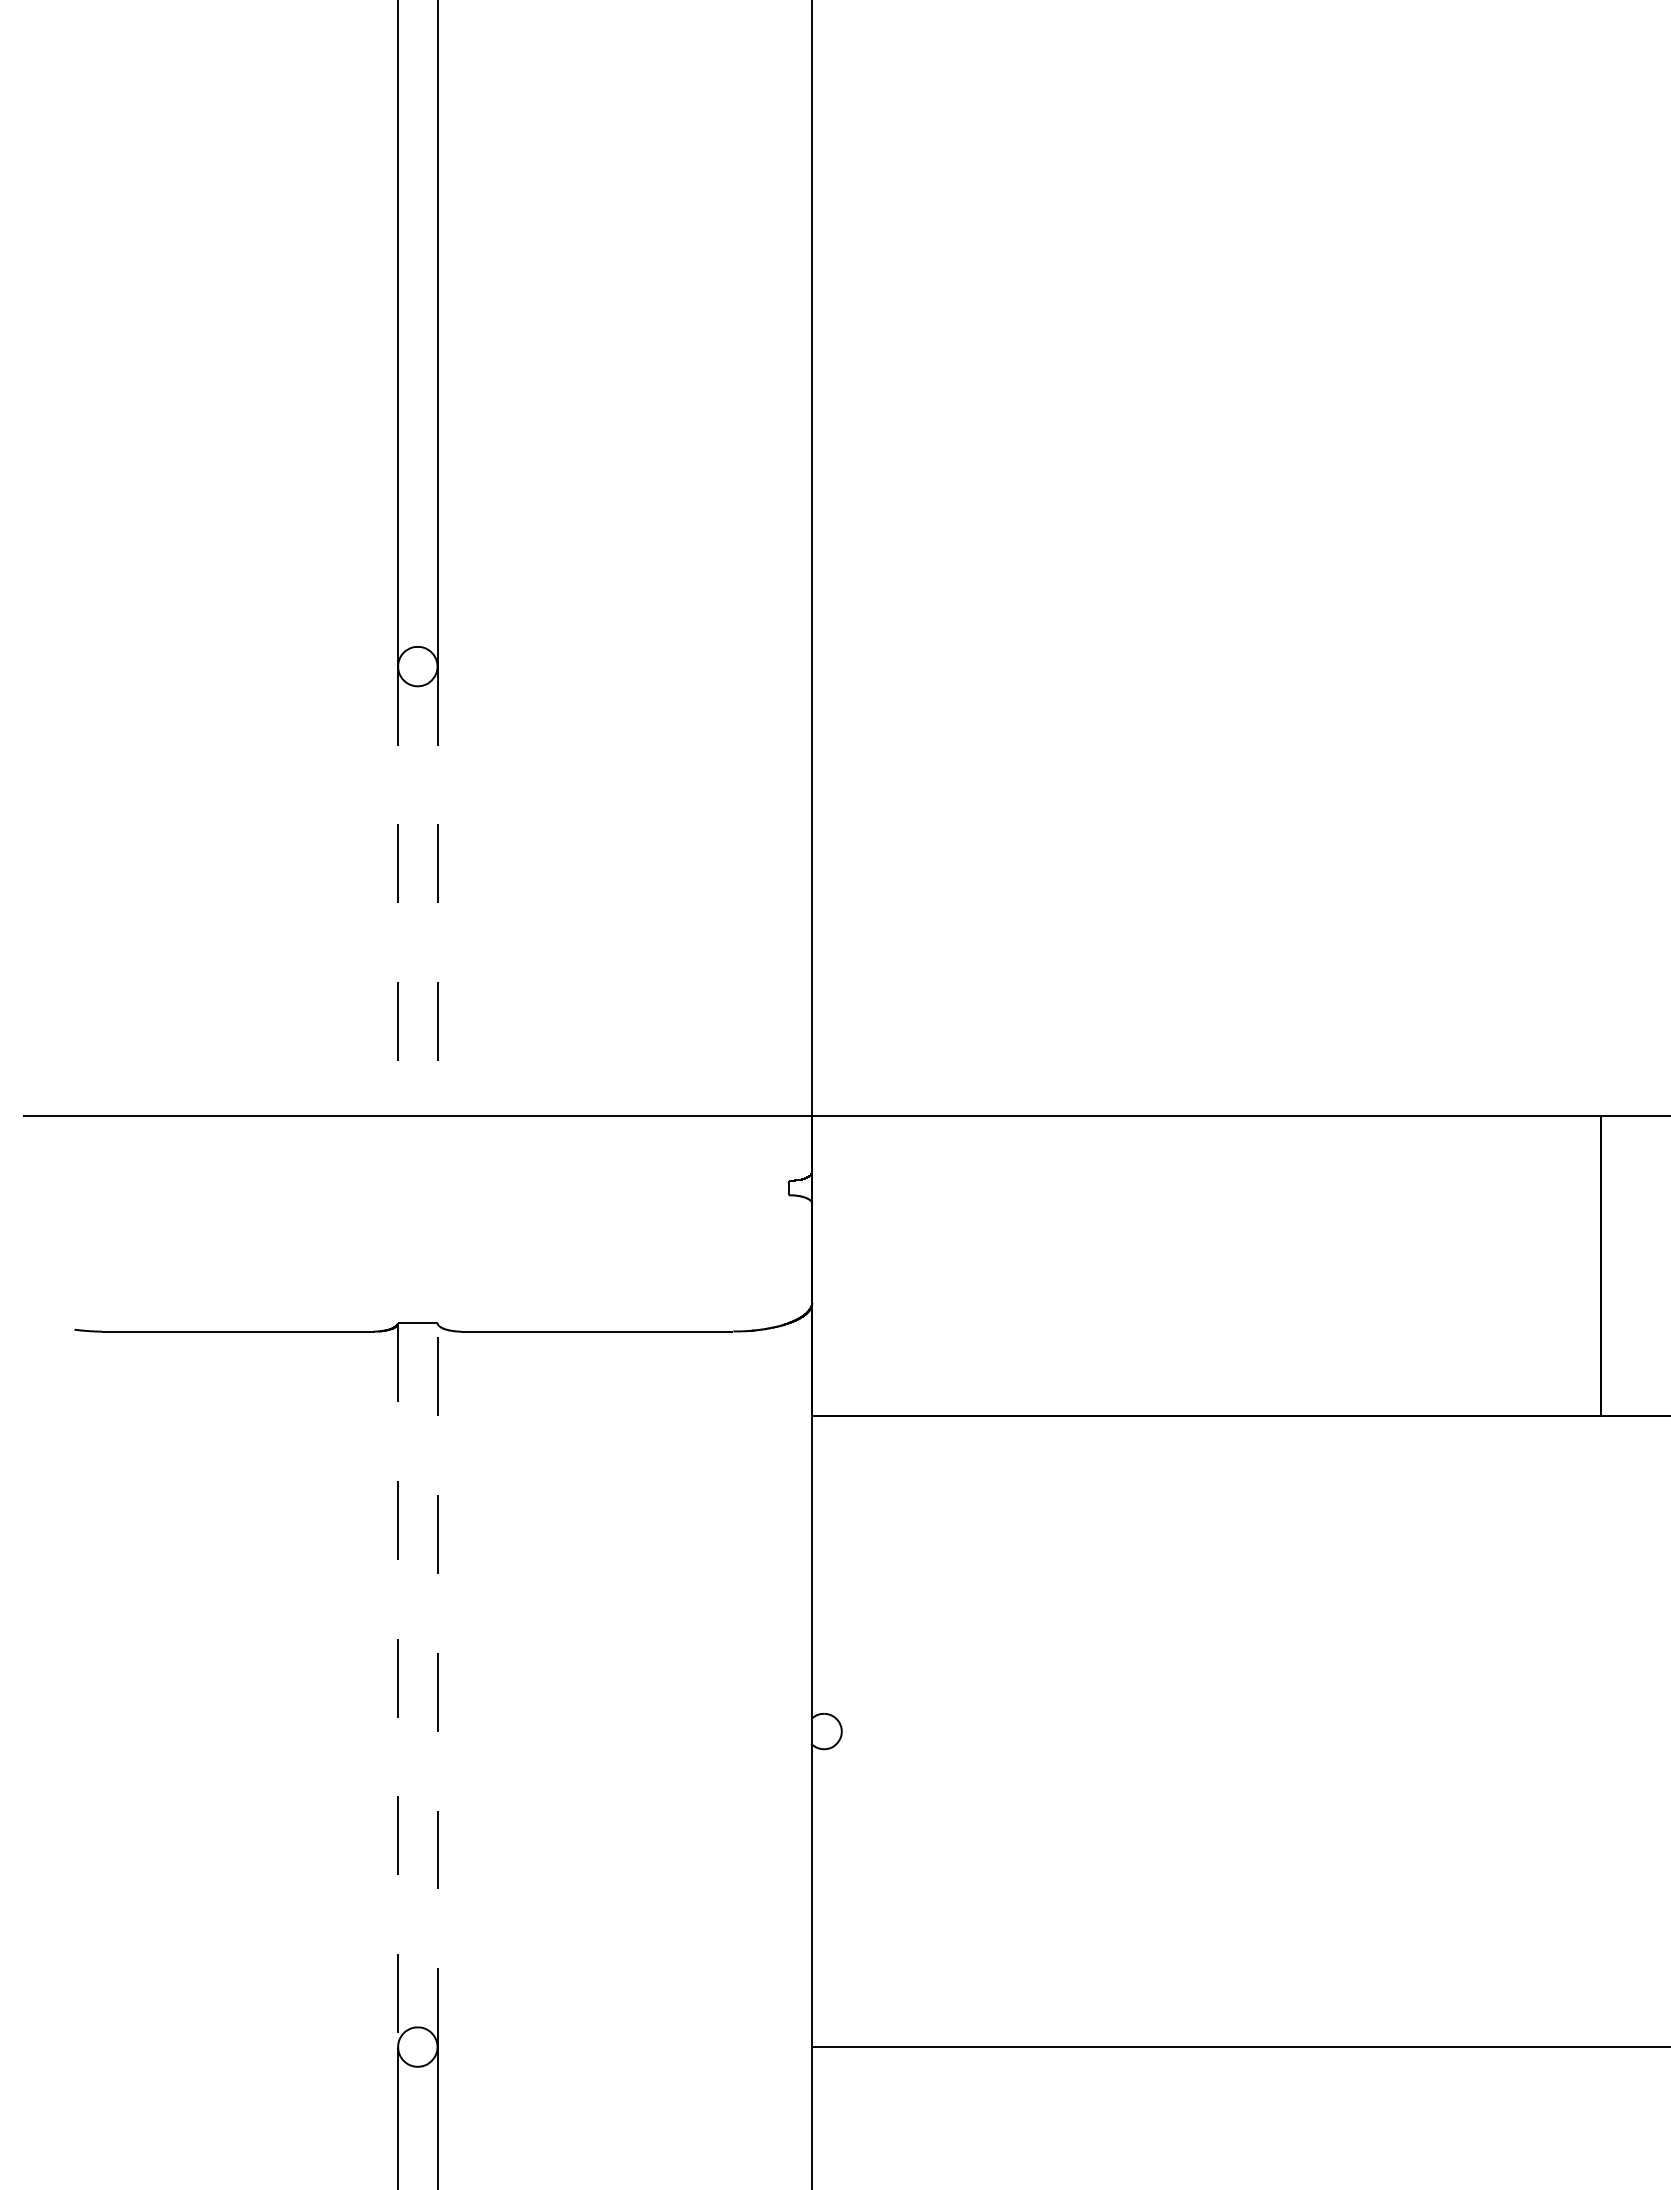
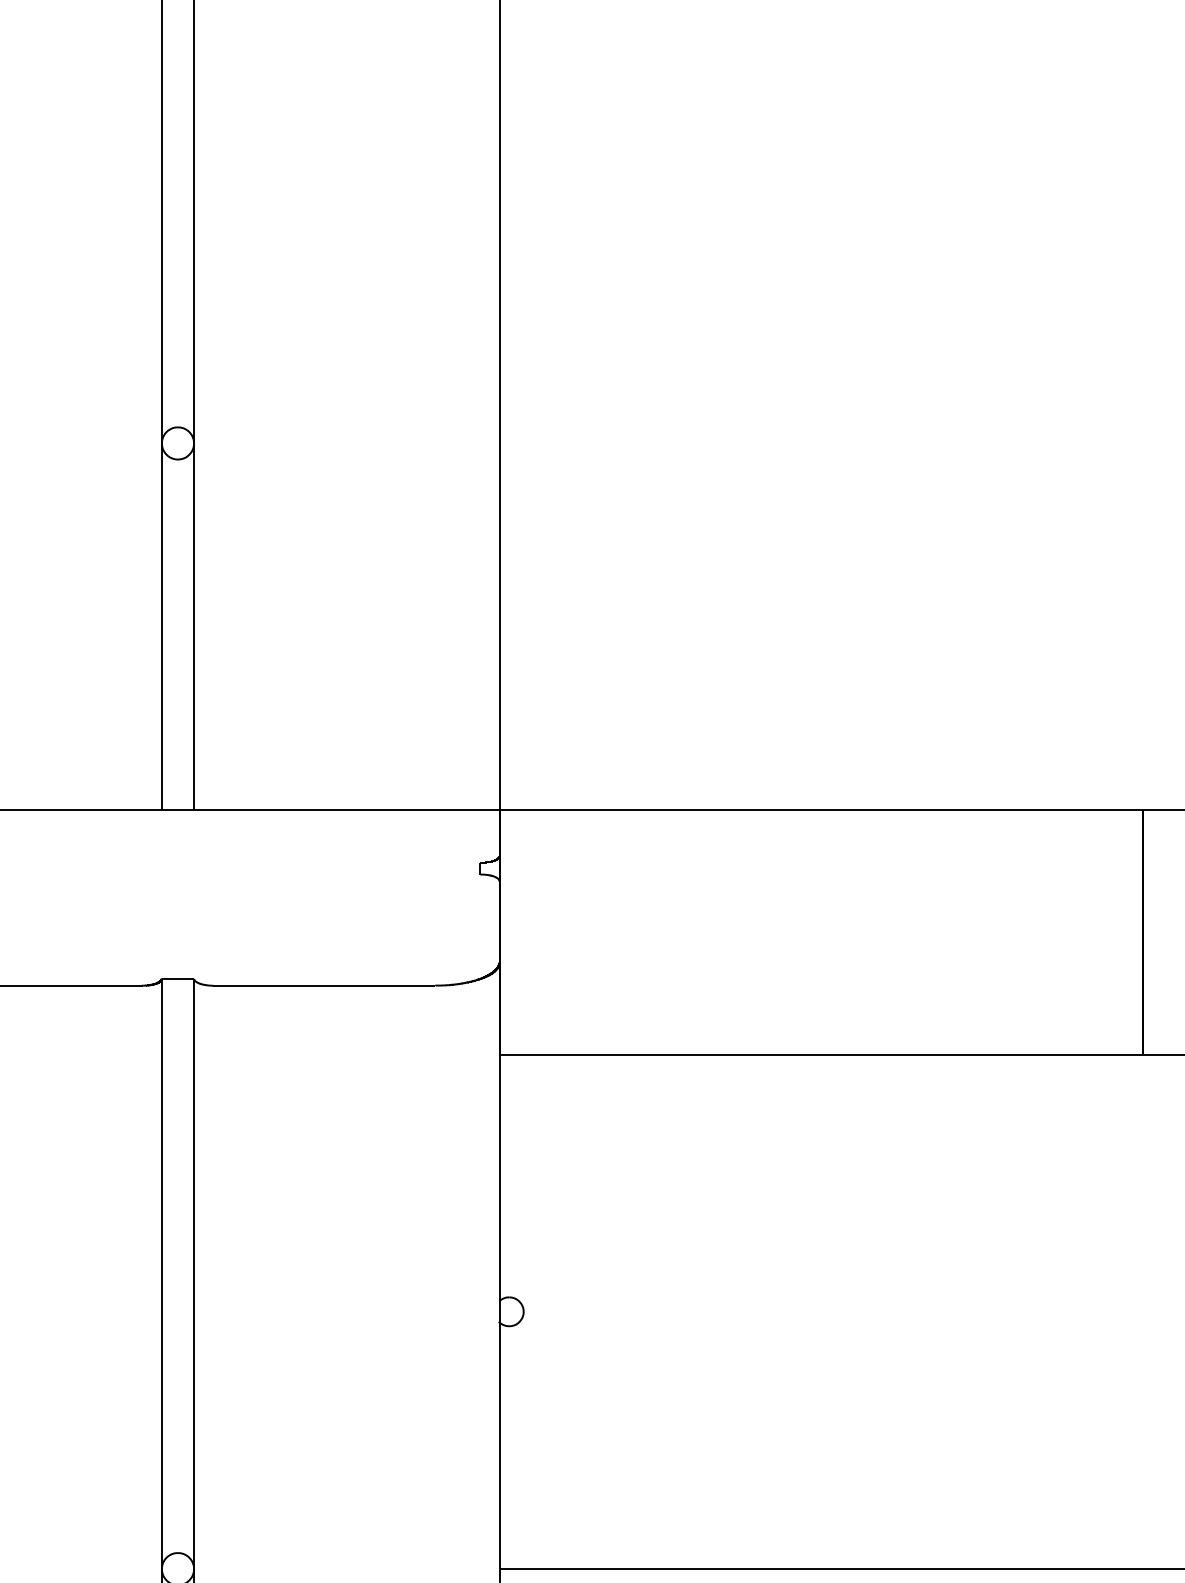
line: (398, 891) -> (162, 626), dashed -> solid
line: (437, 891) -> (194, 626), dashed -> solid
line: (437, 1684) -> (194, 1273), dashed -> solid
line: (398, 1685) -> (162, 1274), dashed -> solid

